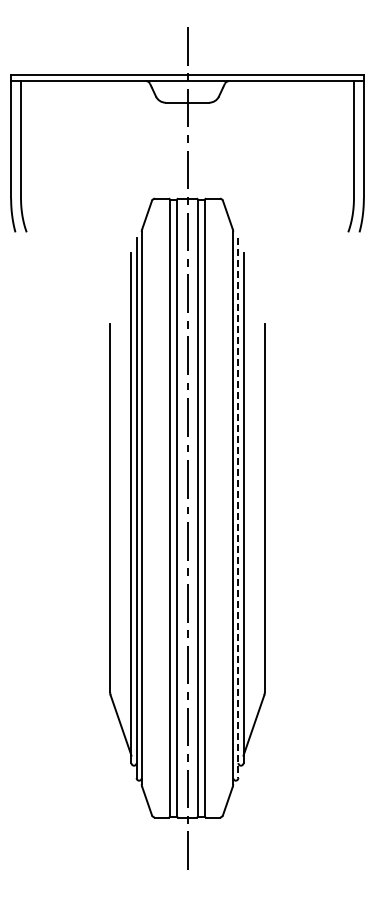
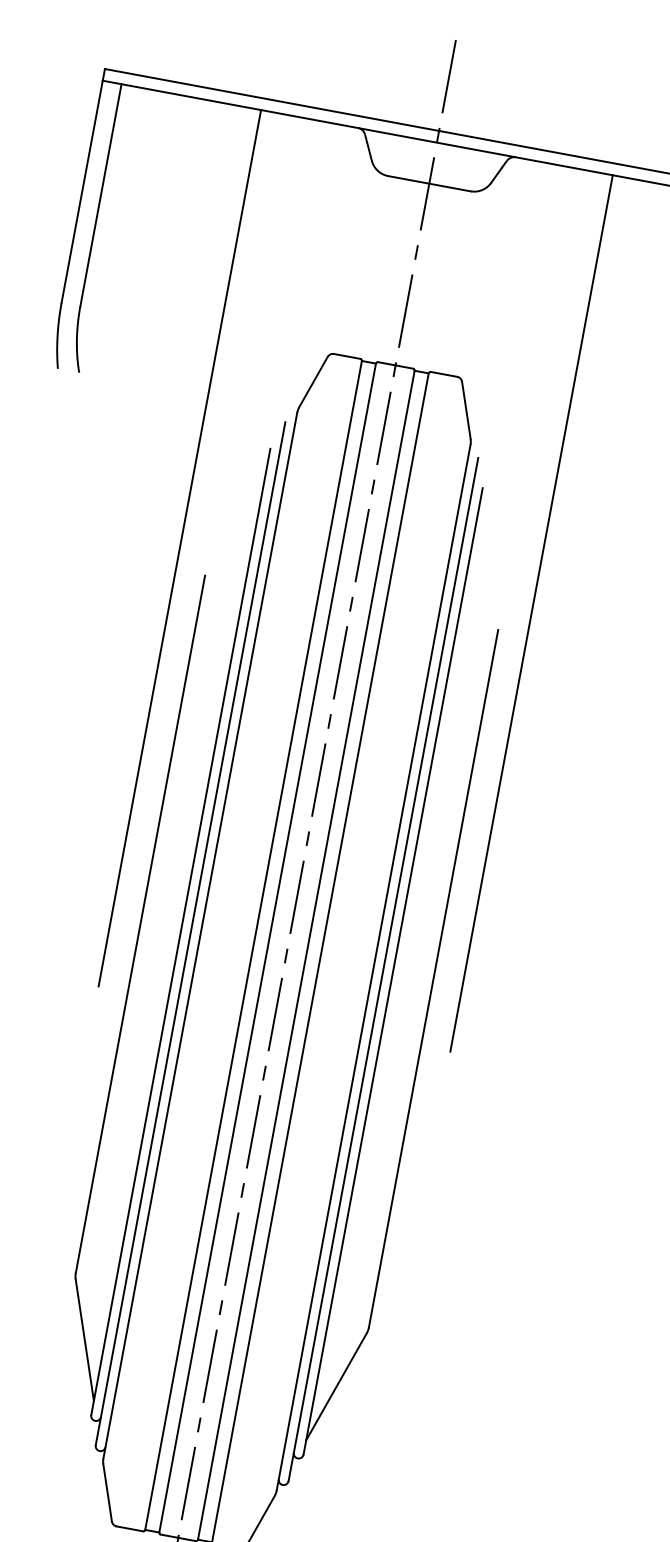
line: (94, 312) -> (179, 548), added
line: (280, 312) -> (531, 613), added
line: (238, 508) -> (383, 970), dashed -> solid

